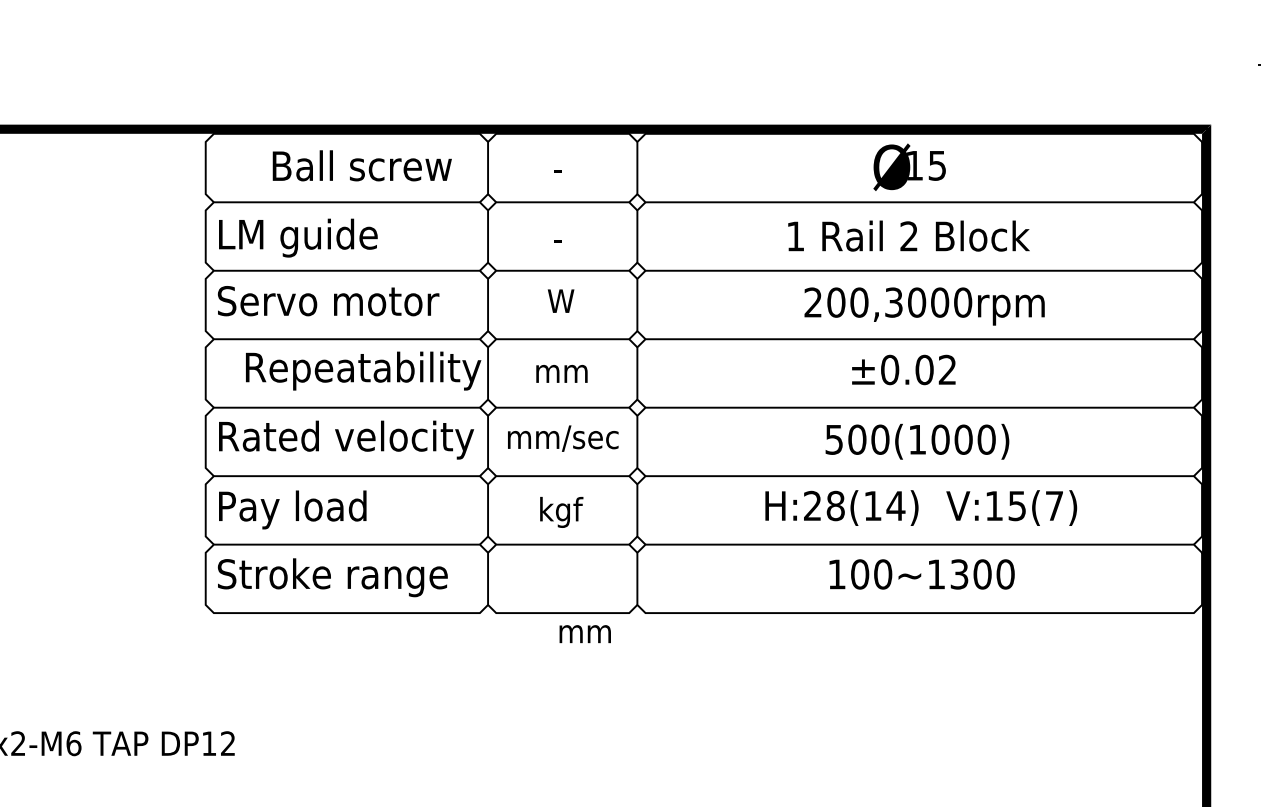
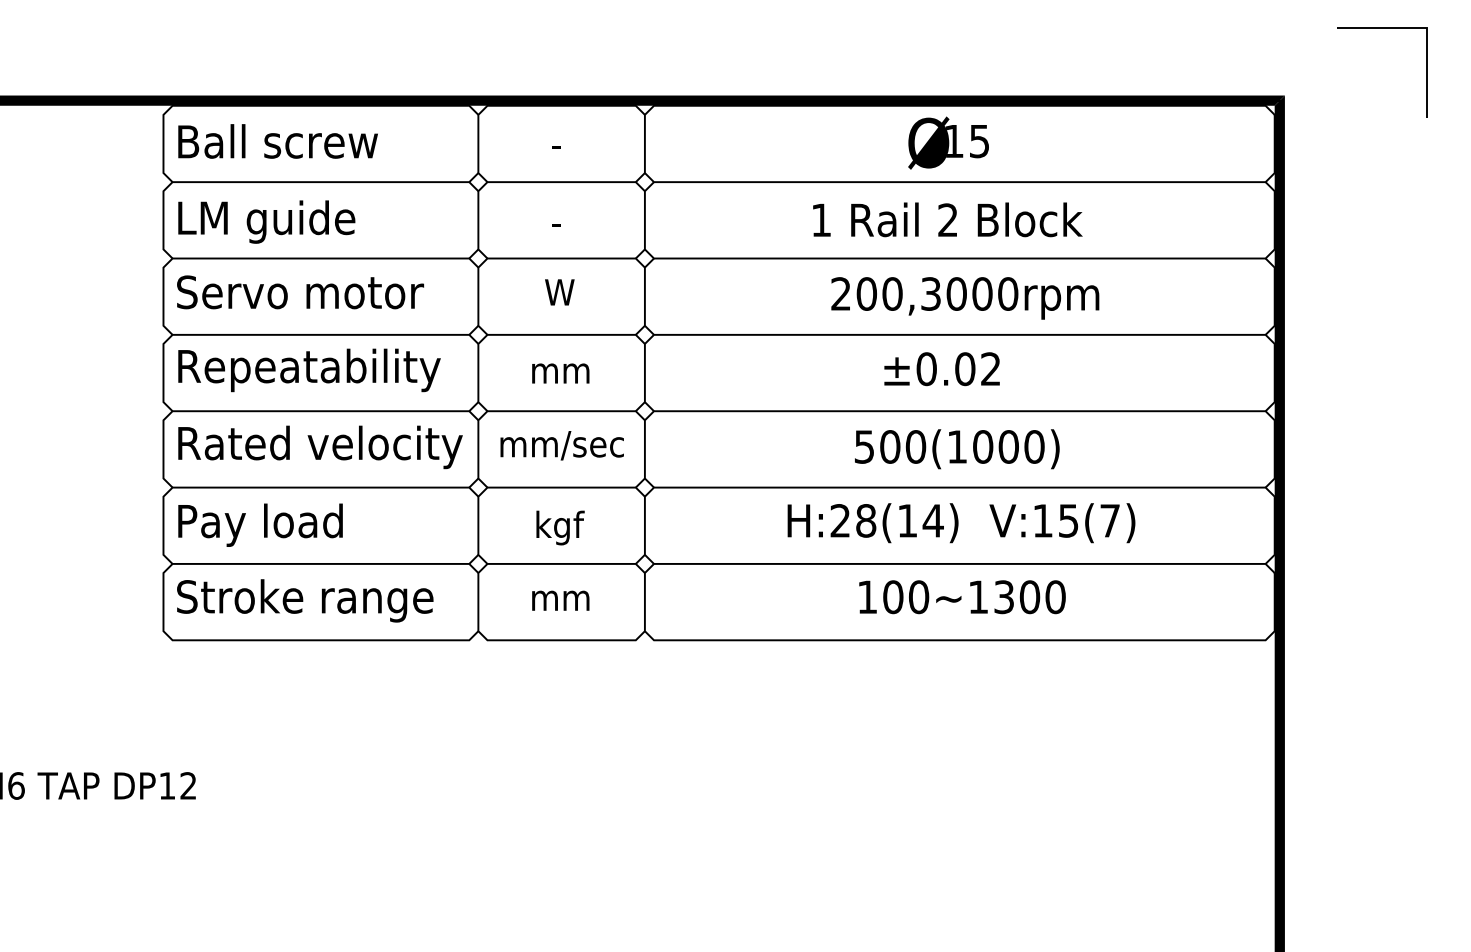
text: (361, 165) -> (277, 141), moved
text: (363, 371) -> (309, 370), moved
text: (585, 633) -> (560, 600), moved

